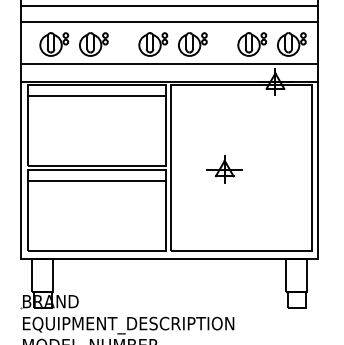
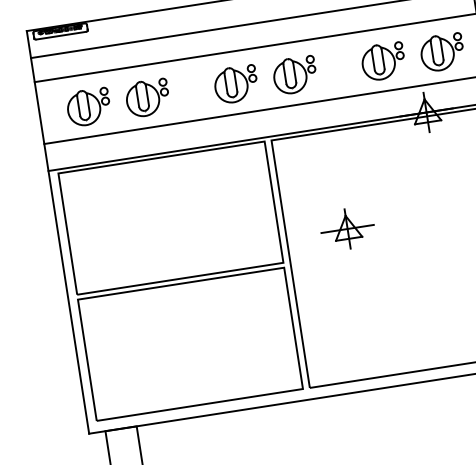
line: (96, 96) -> (163, 174), removed
part: (224, 169) -> (347, 228), moved
line: (96, 181) -> (183, 301), removed

